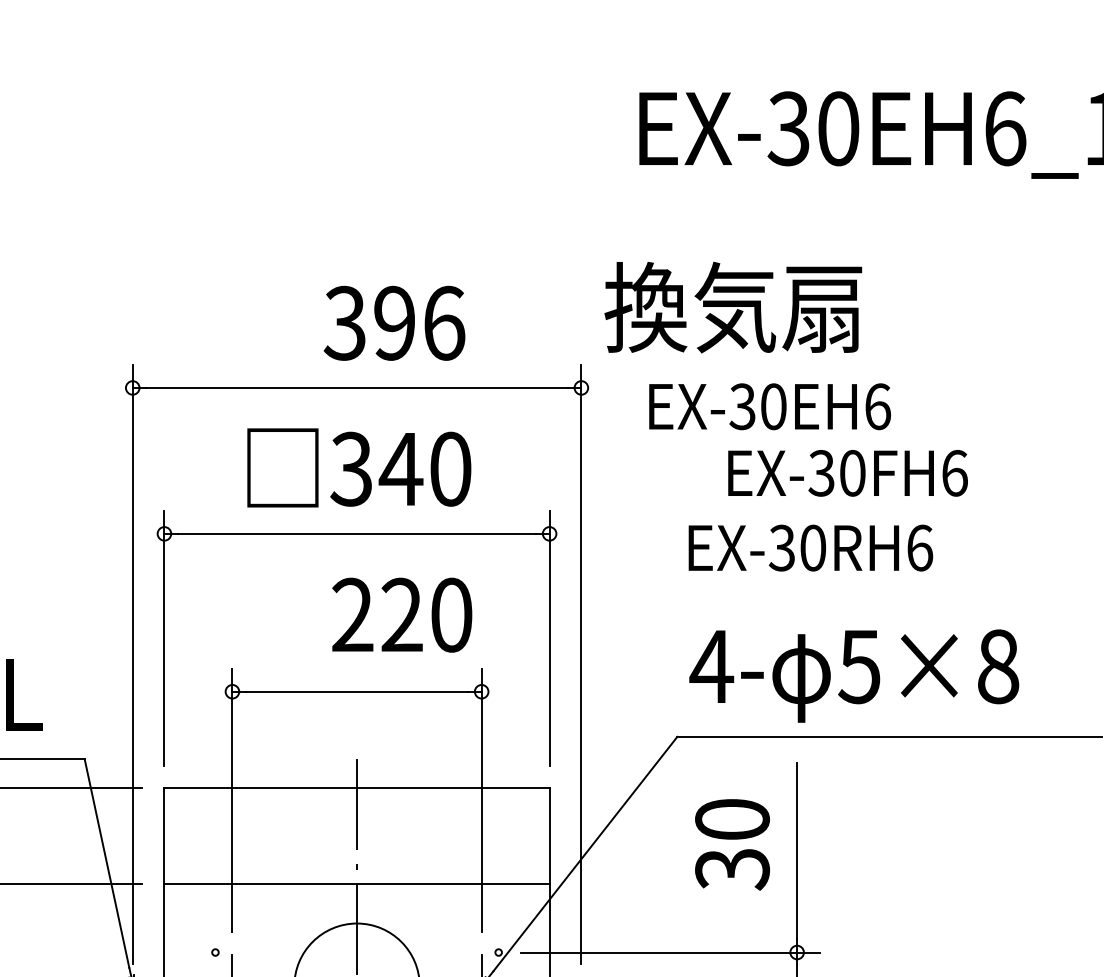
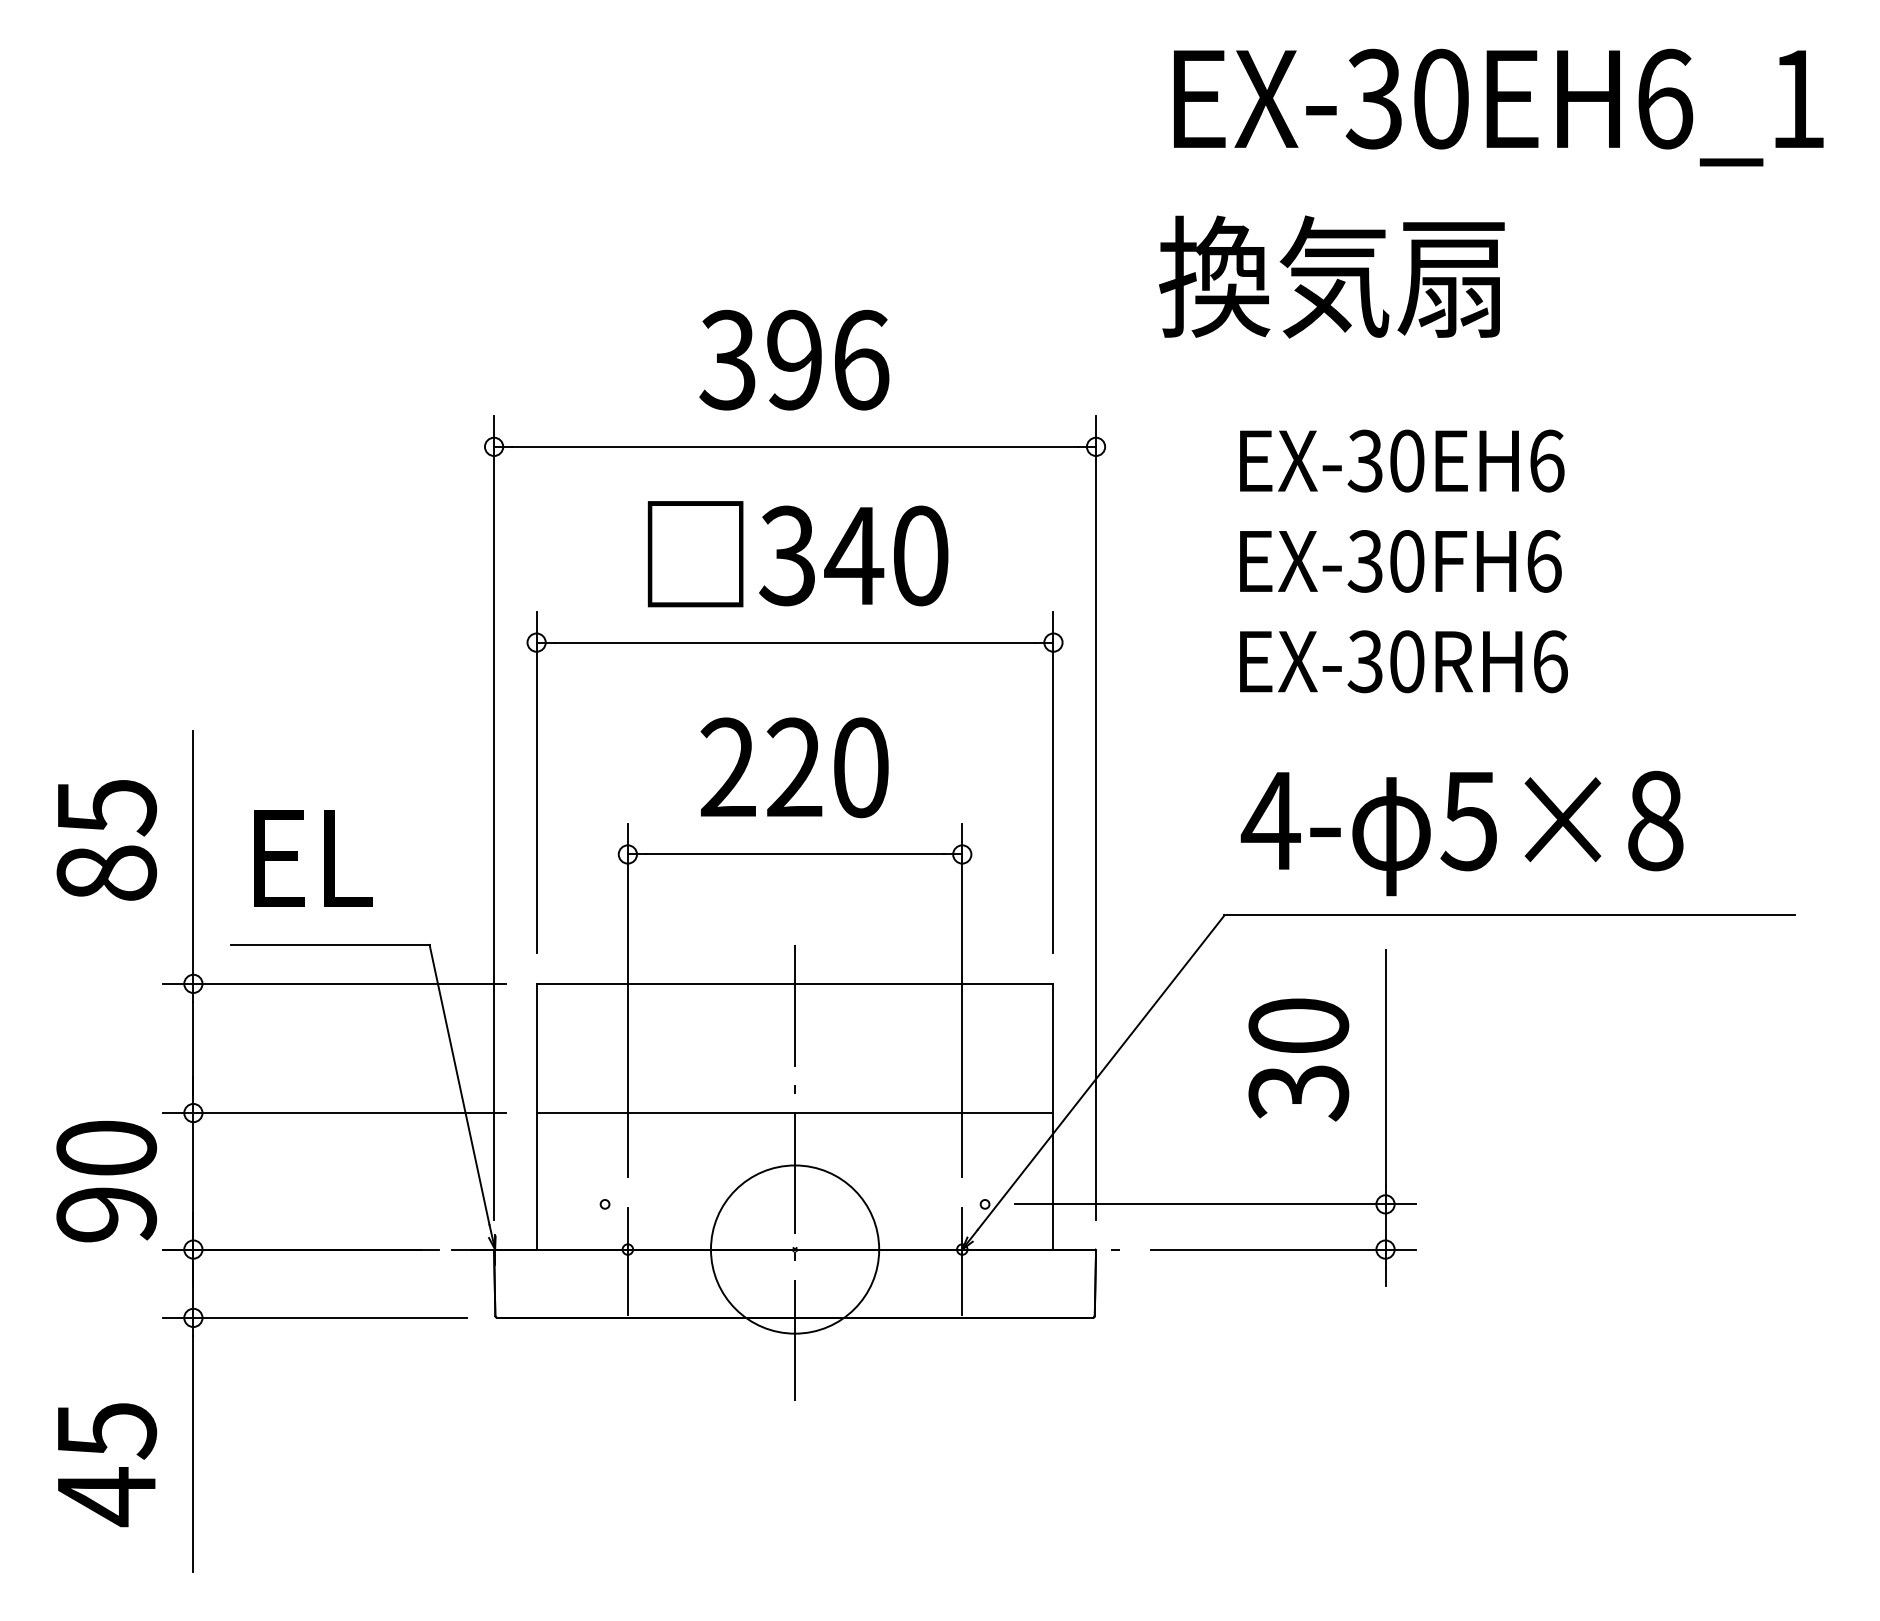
text: (733, 307) -> (1331, 276), moved
text: (394, 322) -> (794, 359), moved
text: (770, 406) -> (1402, 460), moved
text: (847, 473) -> (1400, 561), moved
text: (402, 614) -> (794, 767), moved

